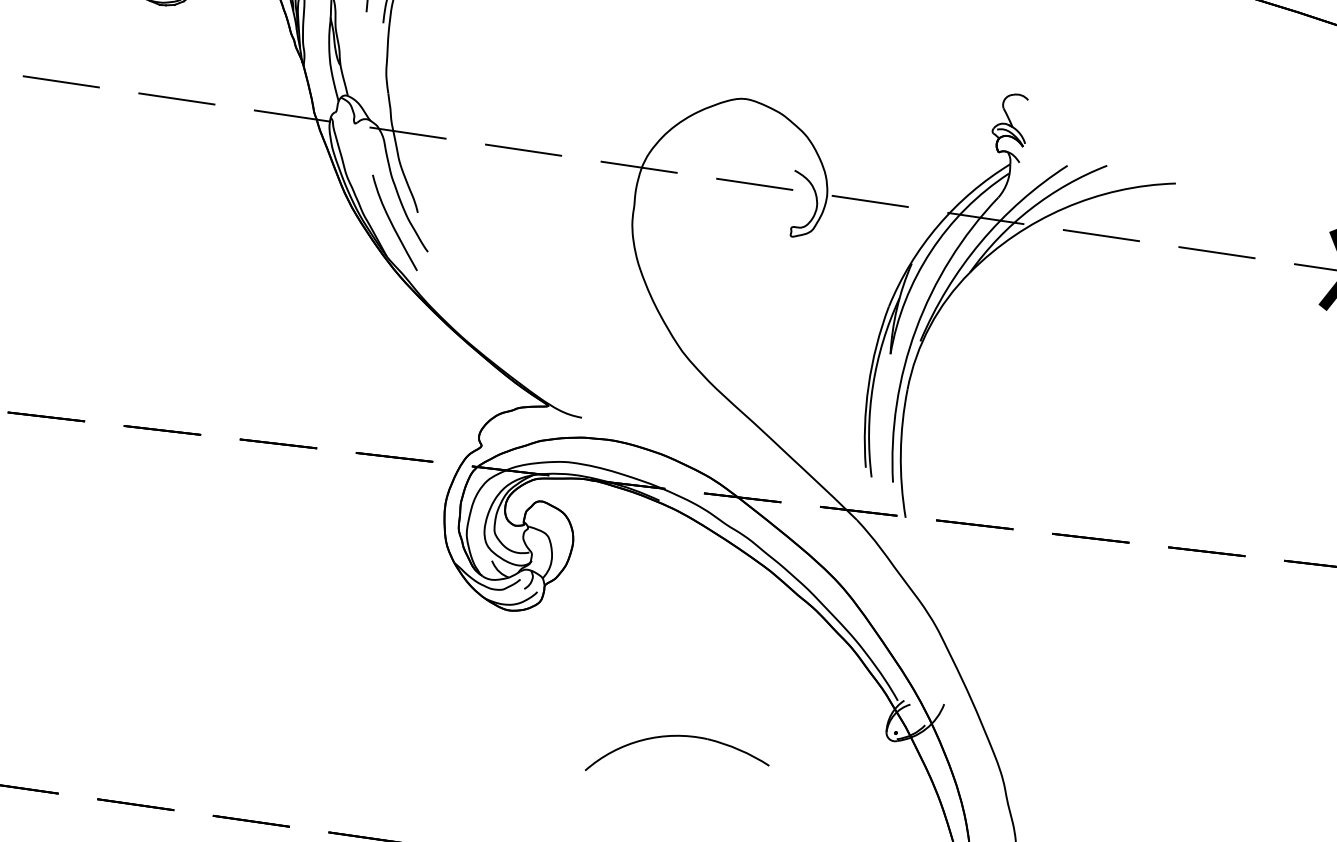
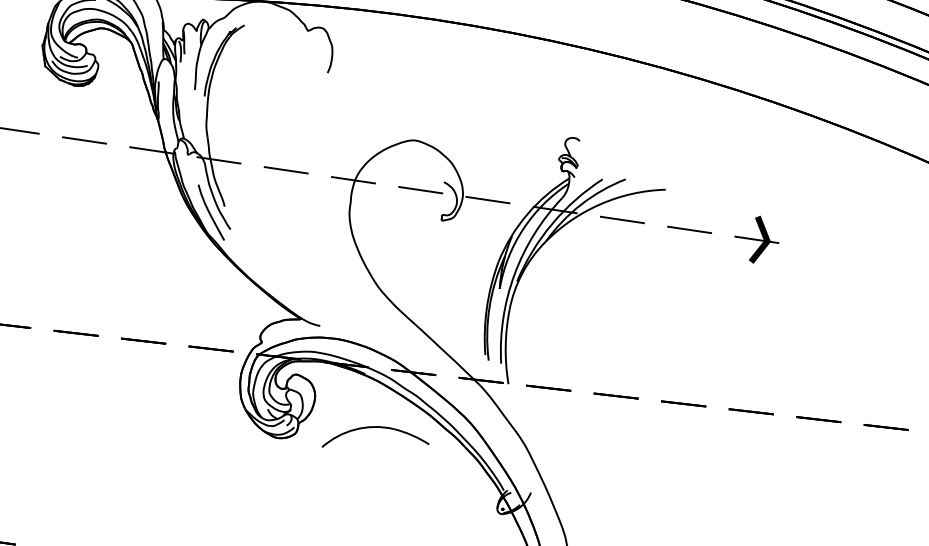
part: (677, 736) -> (375, 427), moved

